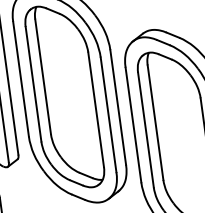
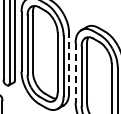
line: (118, 106) -> (69, 62), solid -> dashed
line: (133, 124) -> (75, 72), solid -> dashed

